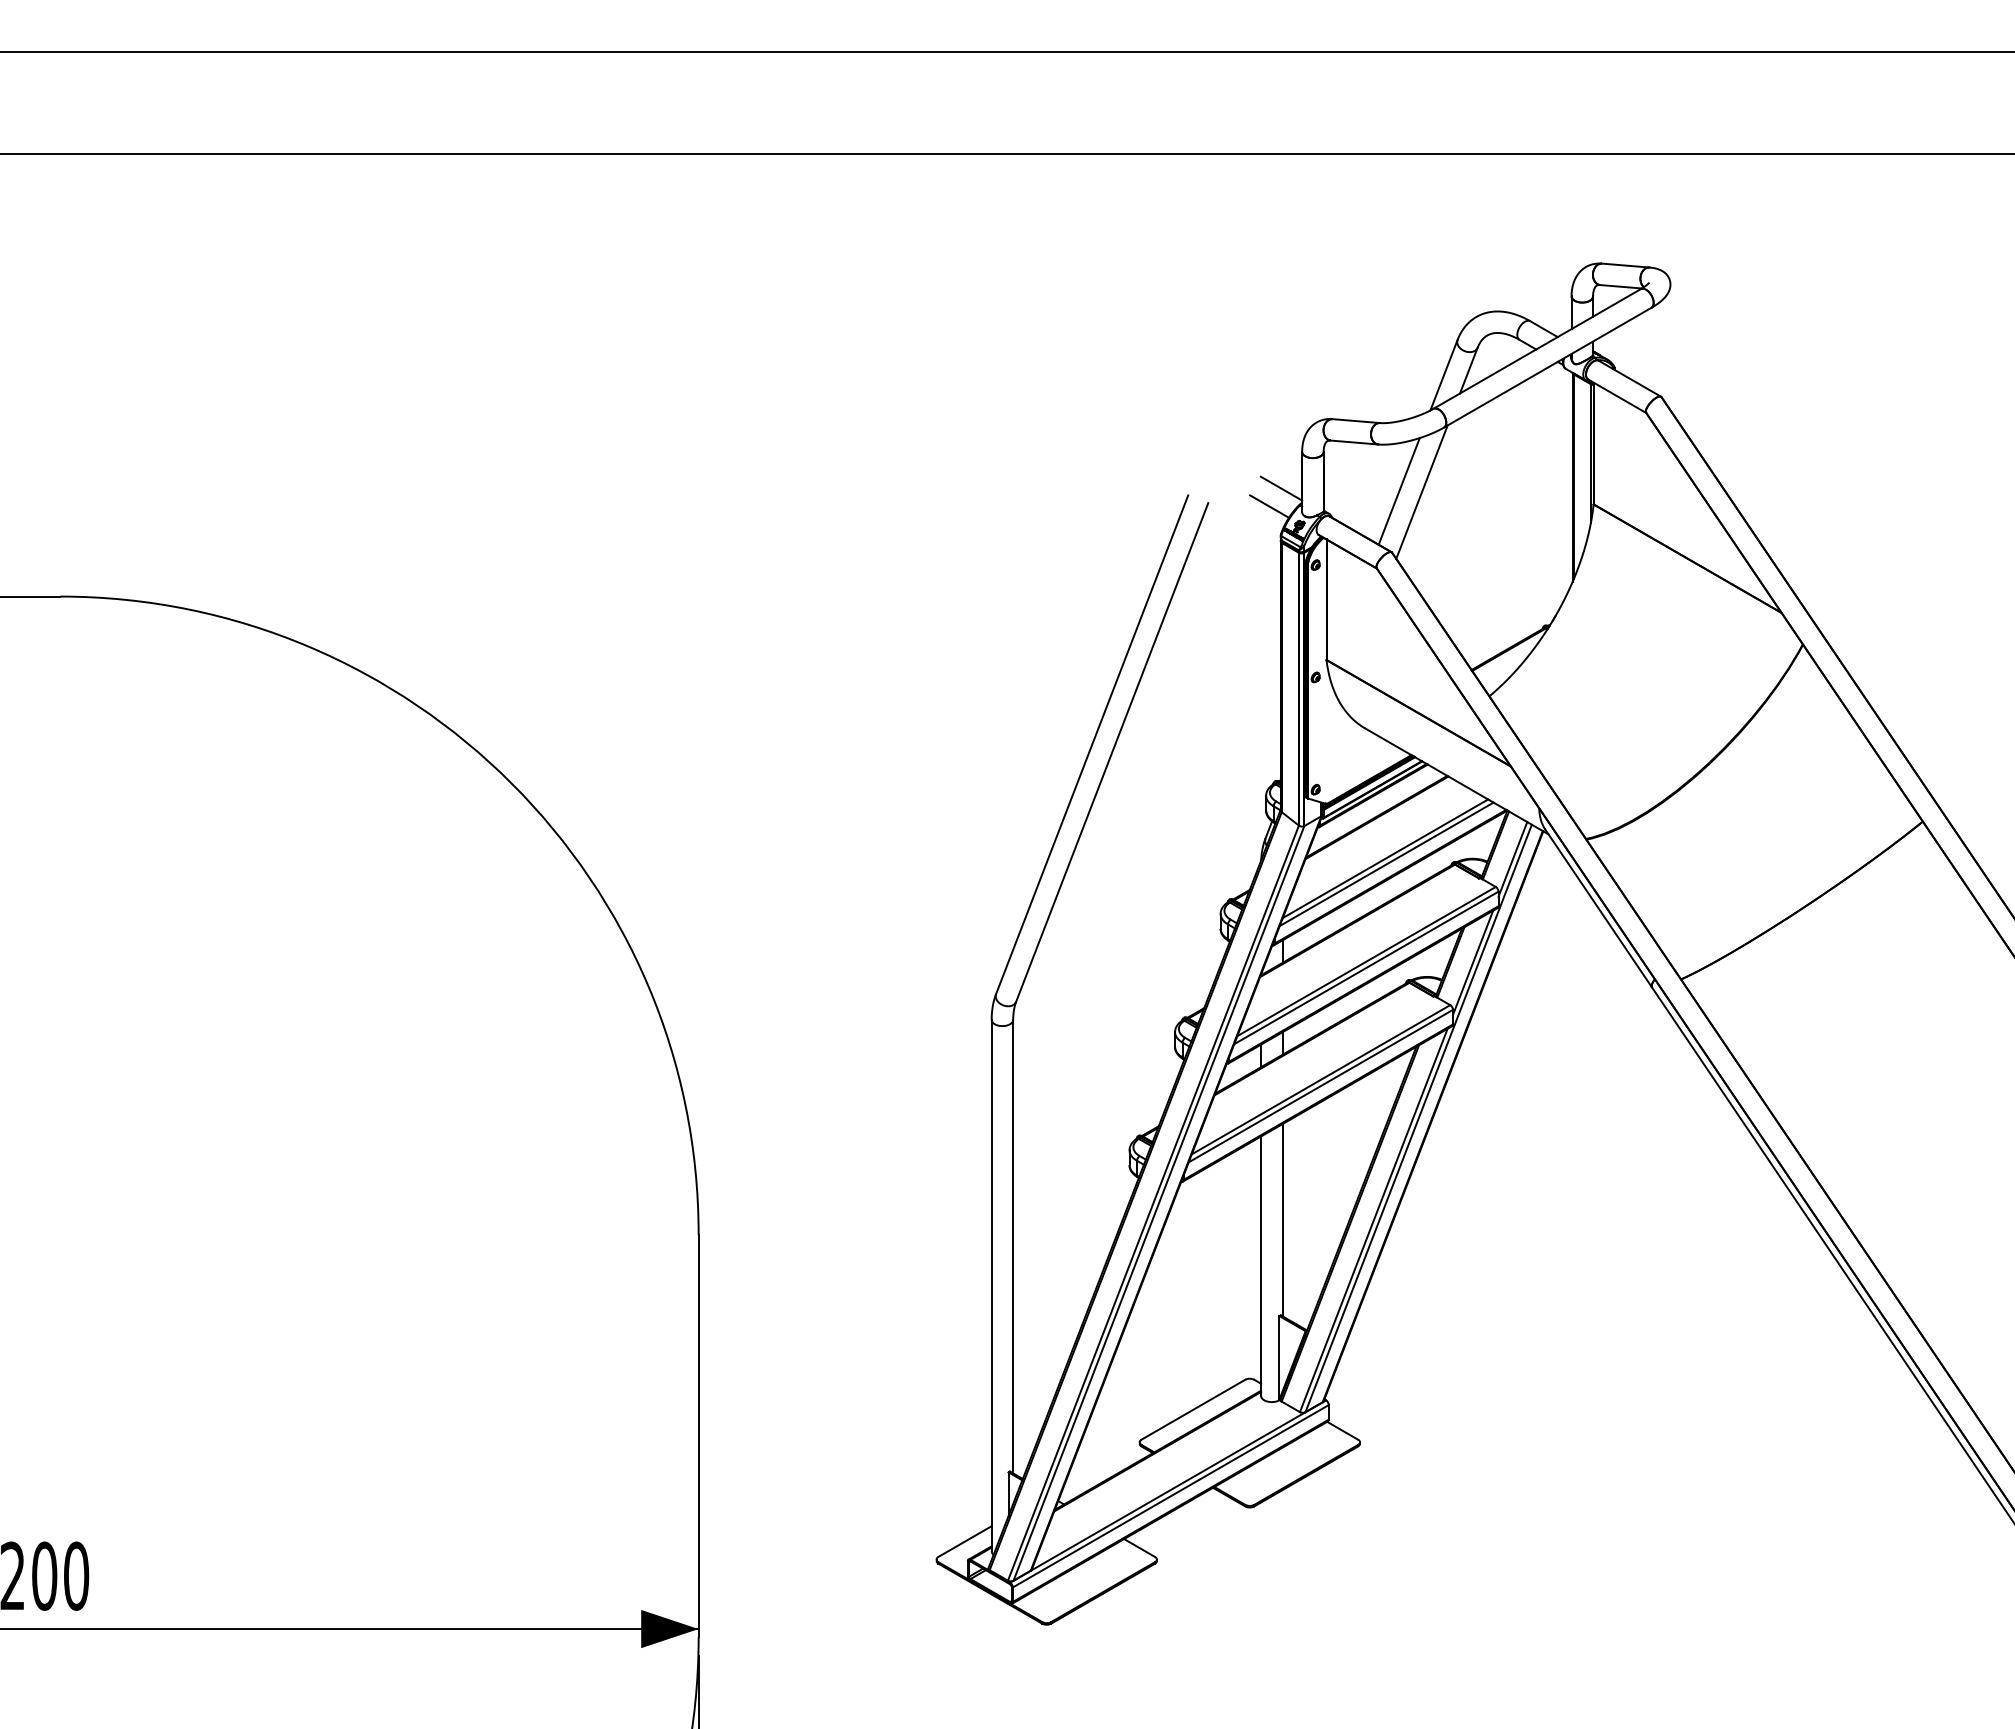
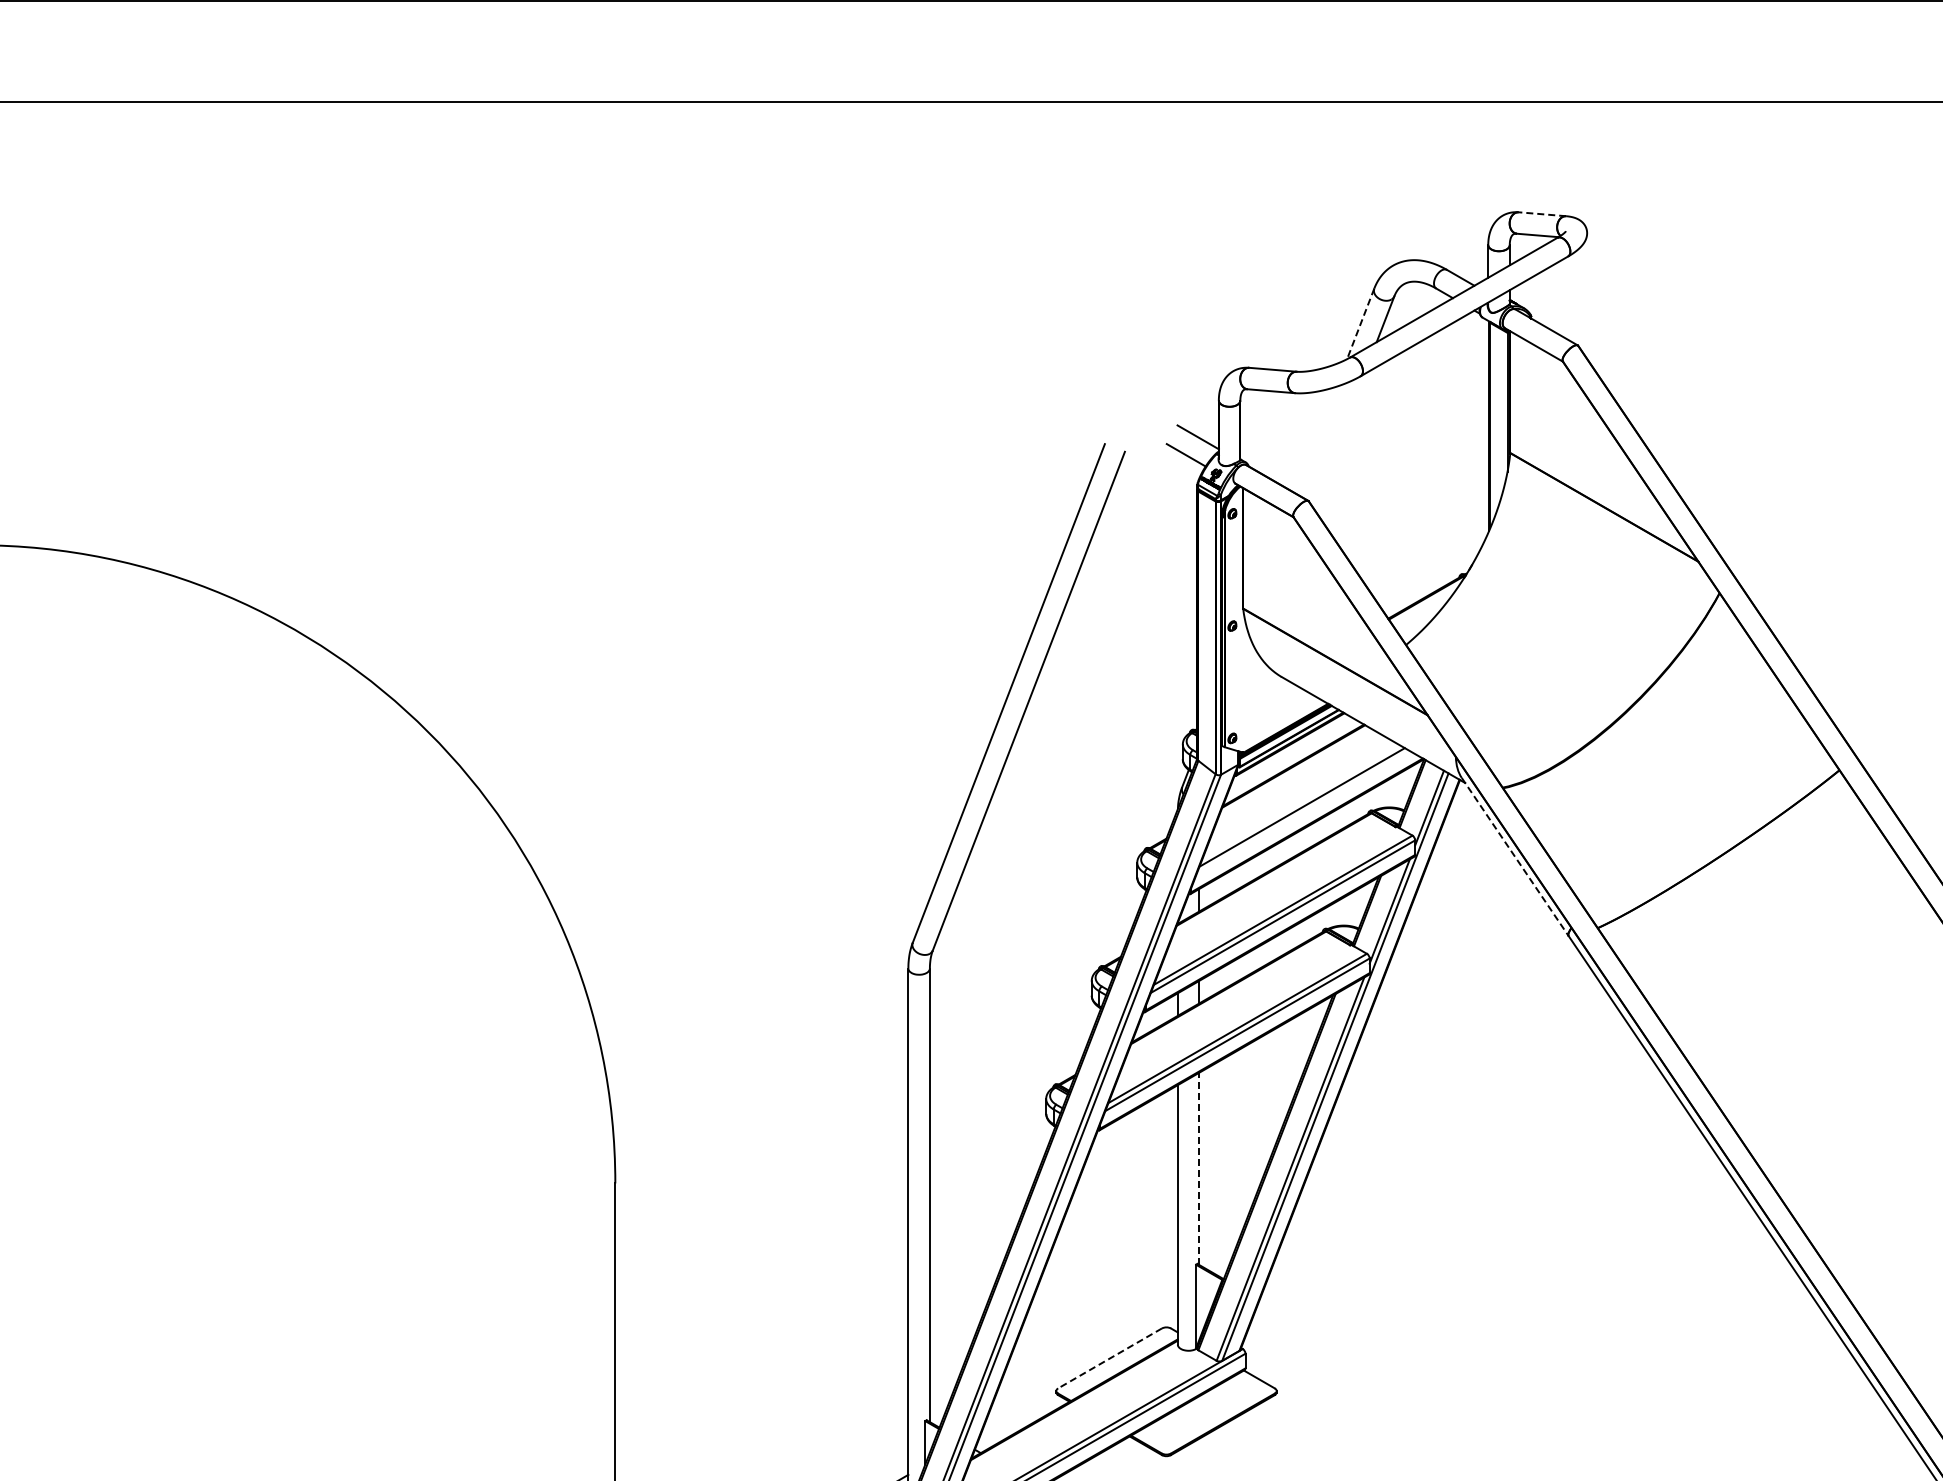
line: (1625, 265) -> (1542, 214), solid -> dashed
line: (1444, 375) -> (1361, 324), solid -> dashed
line: (1398, 491) -> (1315, 440), removed
line: (1421, 491) -> (1338, 440), removed
line: (1386, 864) -> (1303, 813), removed
line: (1598, 908) -> (1515, 857), solid -> dashed
line: (1282, 1219) -> (1199, 1168), solid -> dashed
line: (1193, 1409) -> (1110, 1358), solid -> dashed

